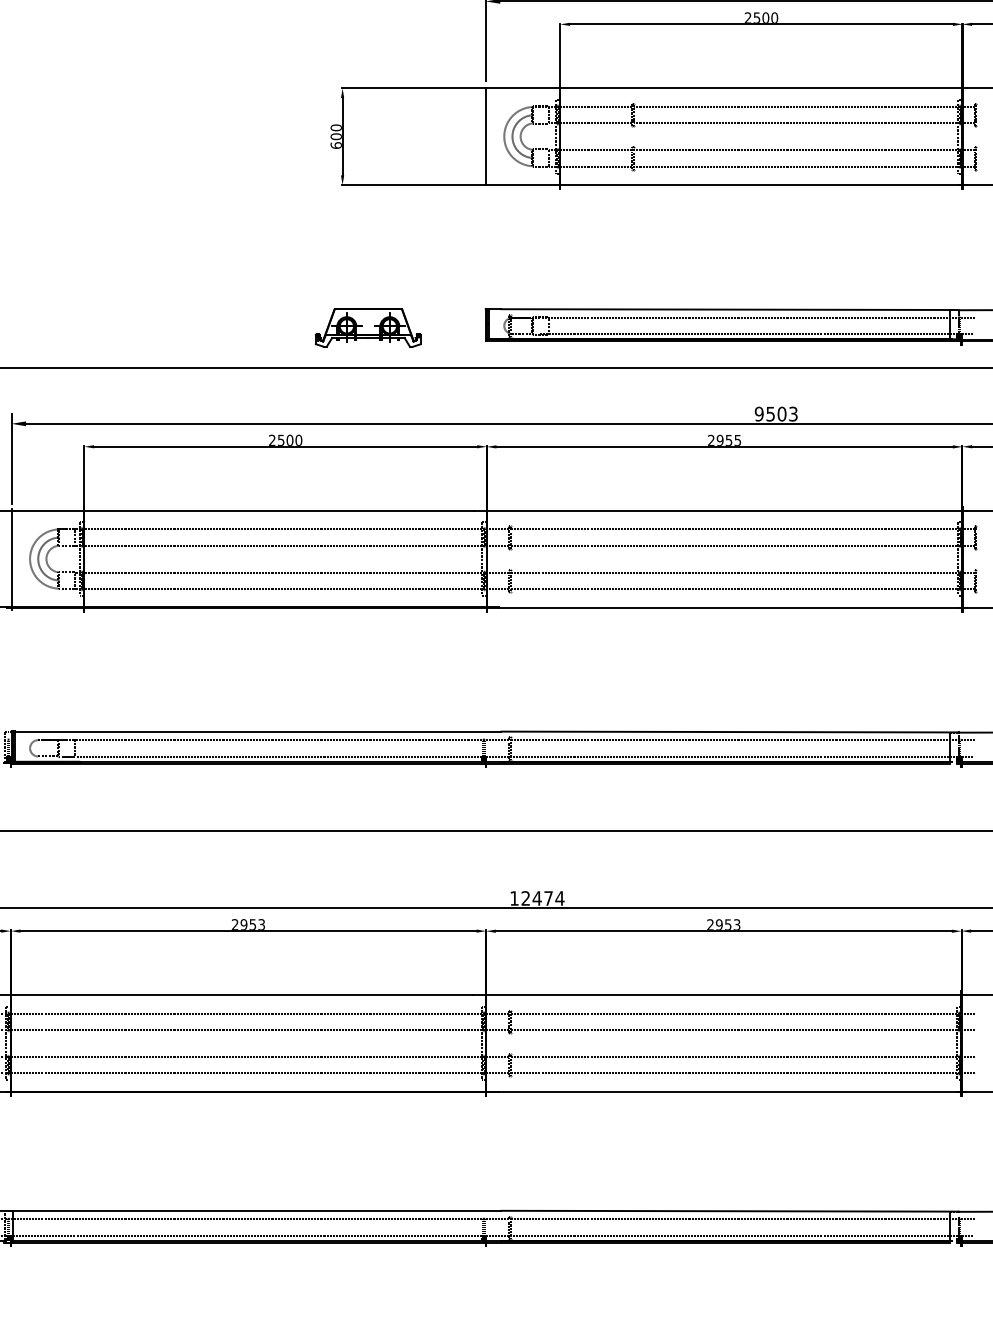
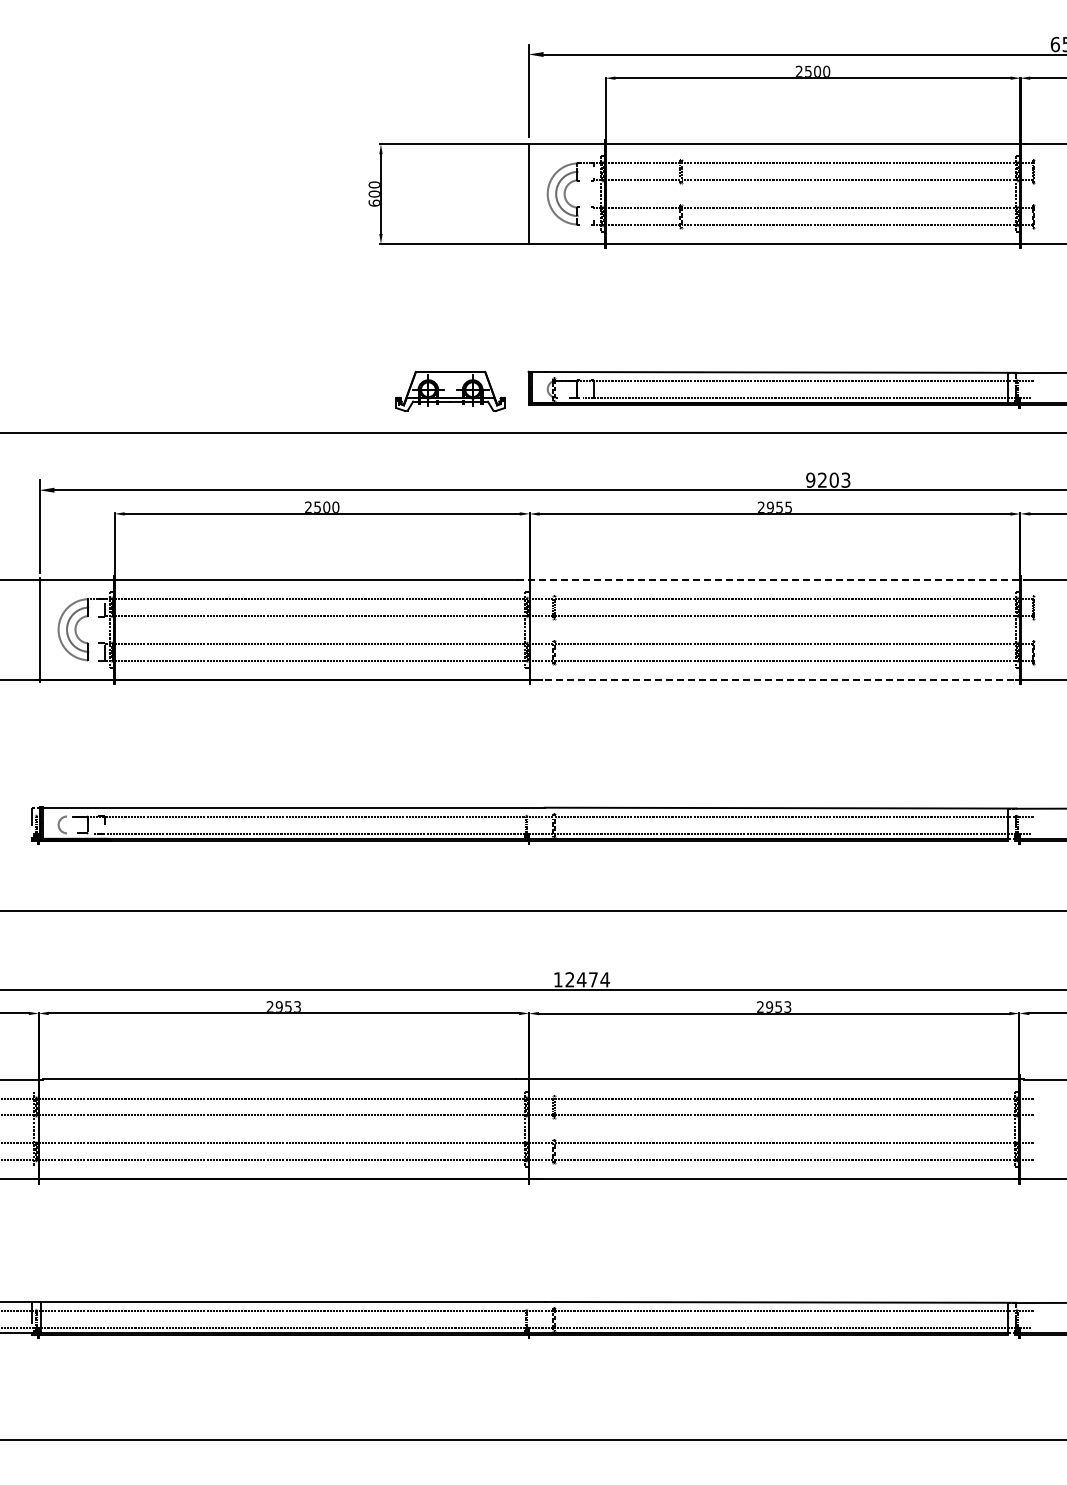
part: (368, 327) -> (450, 390), moved
text: (770, 413) -> (822, 479), 9503 -> 9203
line: (721, 510) -> (771, 579), solid -> dashed
line: (732, 607) -> (783, 679), solid -> dashed

